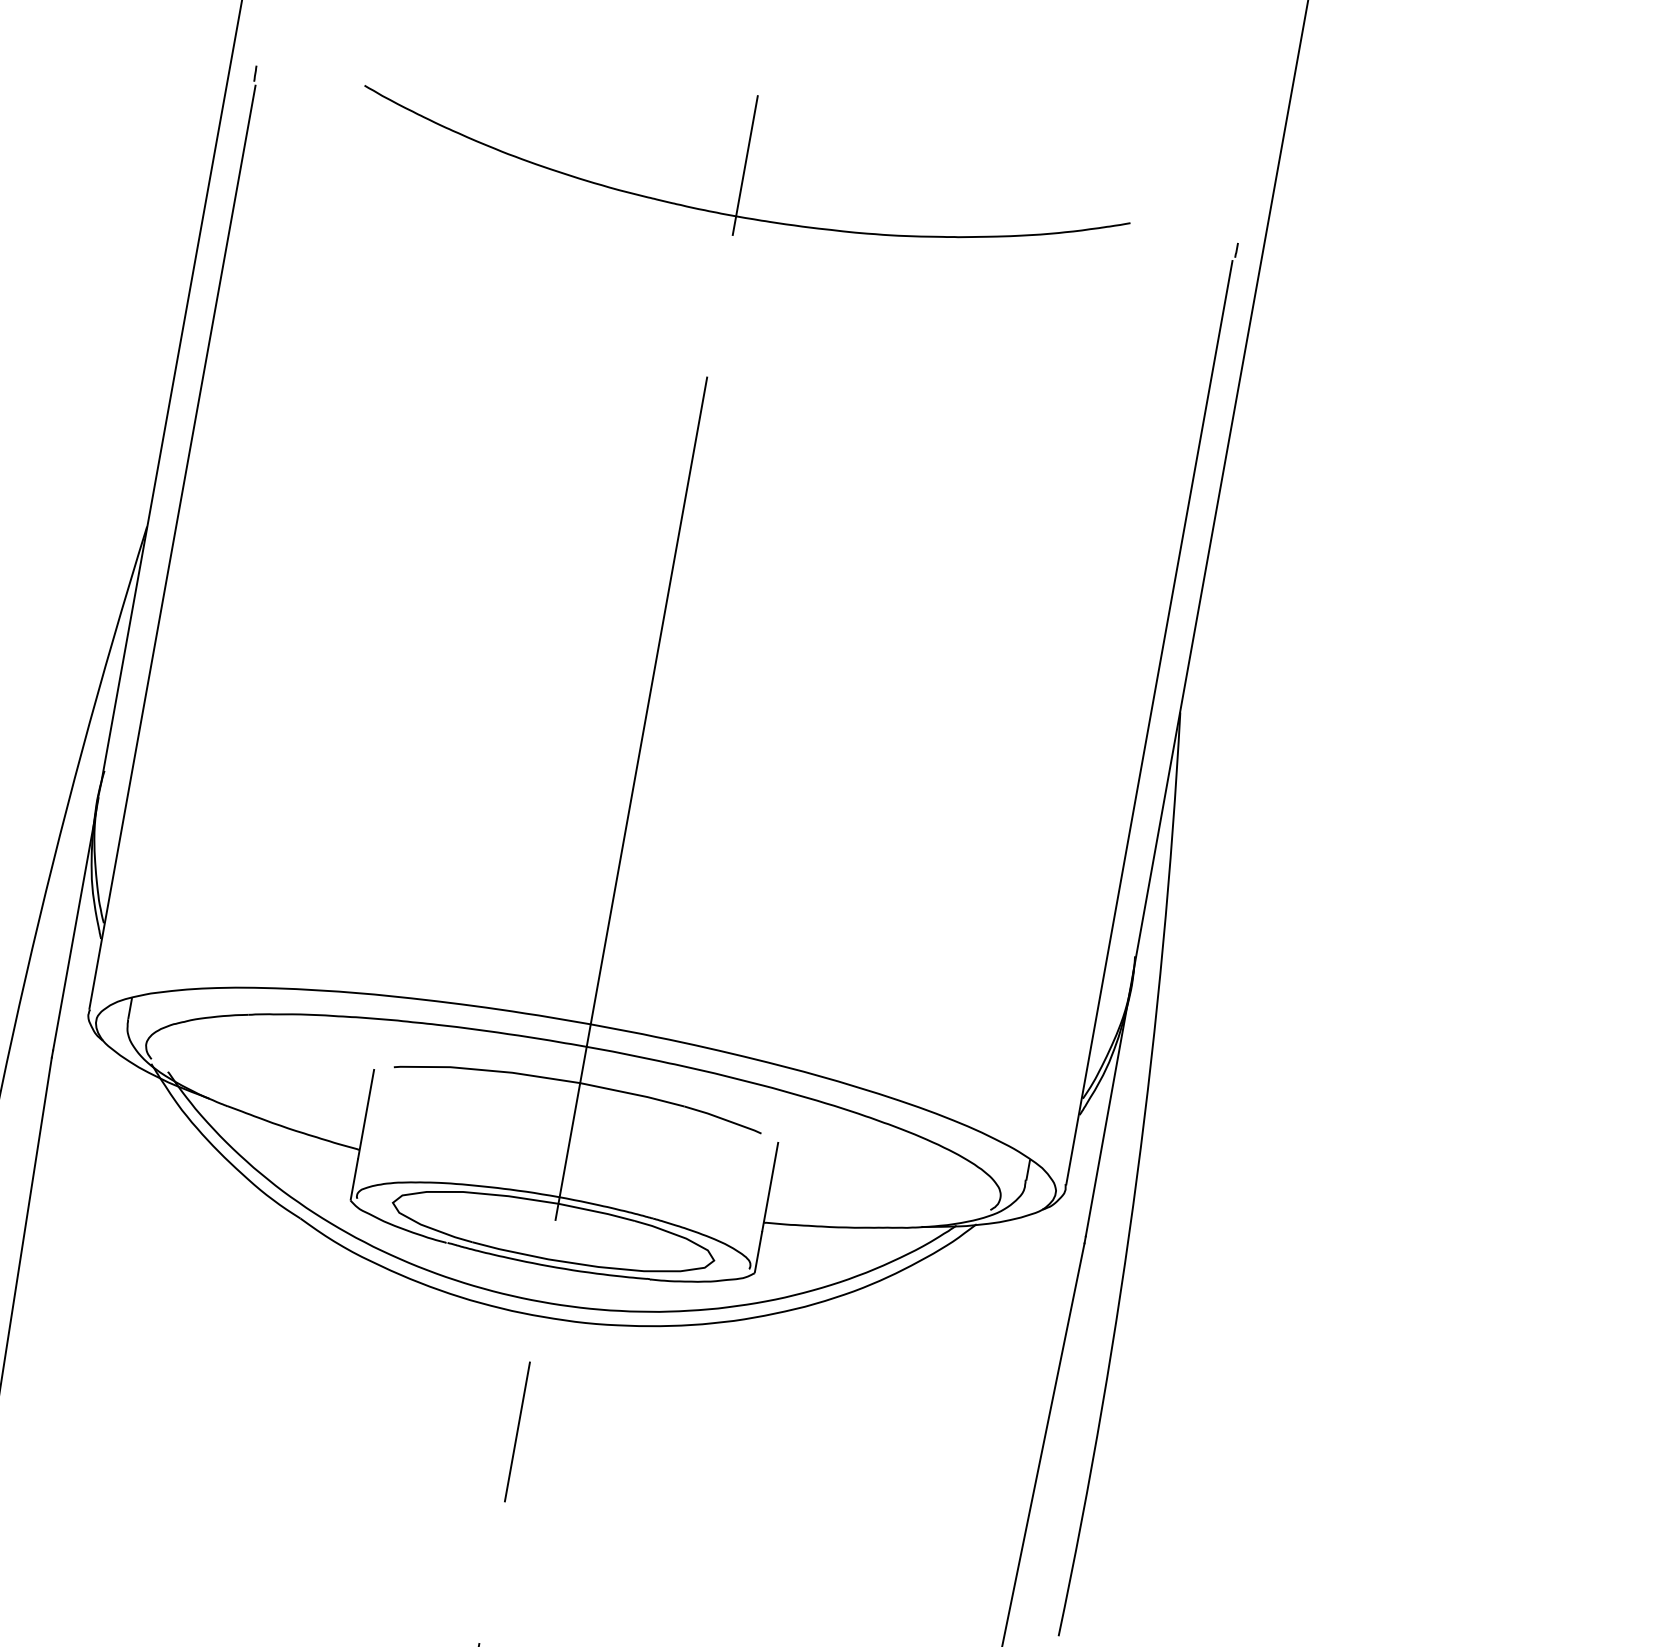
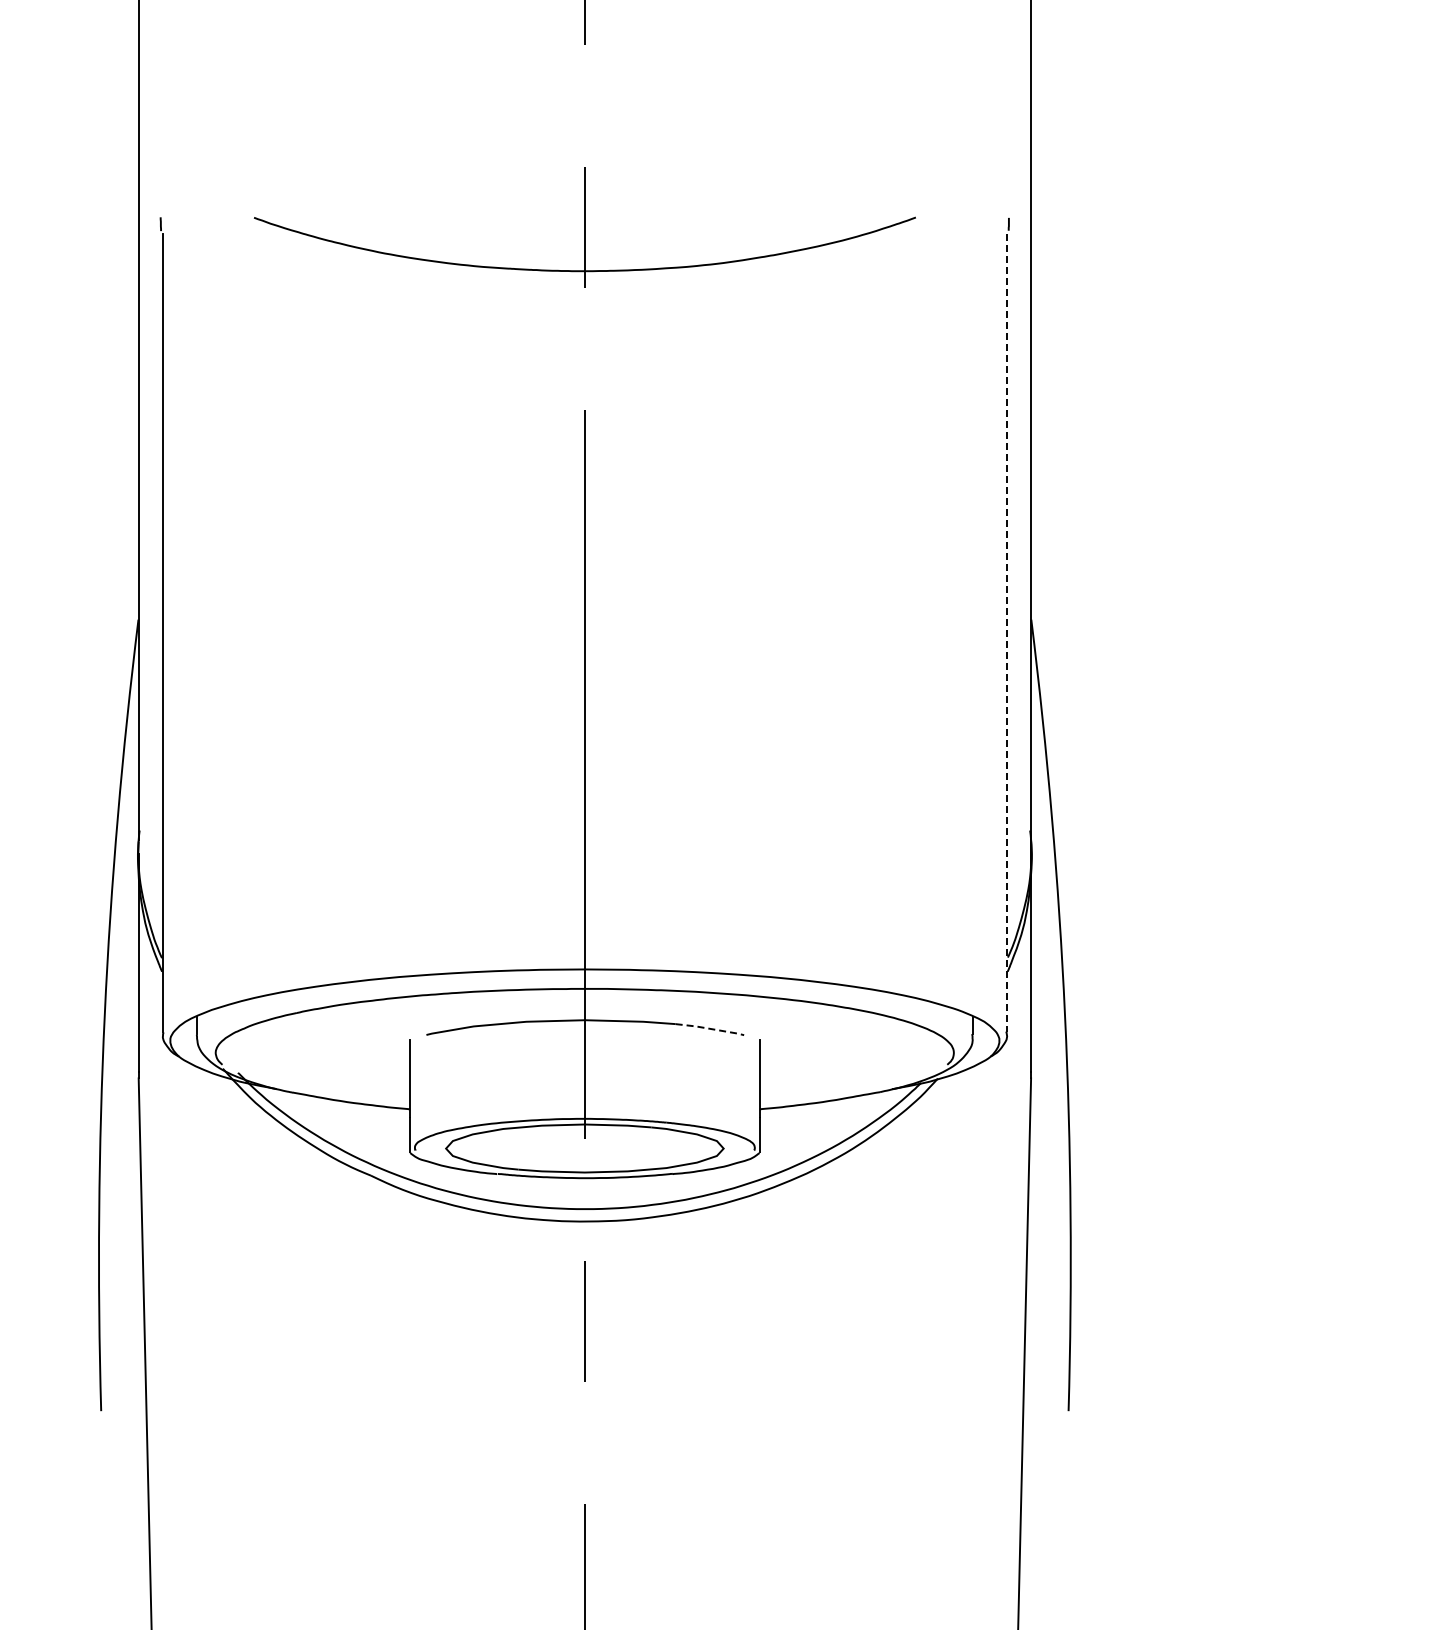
line: (1148, 723) -> (1006, 633), solid -> dashed
line: (723, 1118) -> (710, 1028), solid -> dashed

